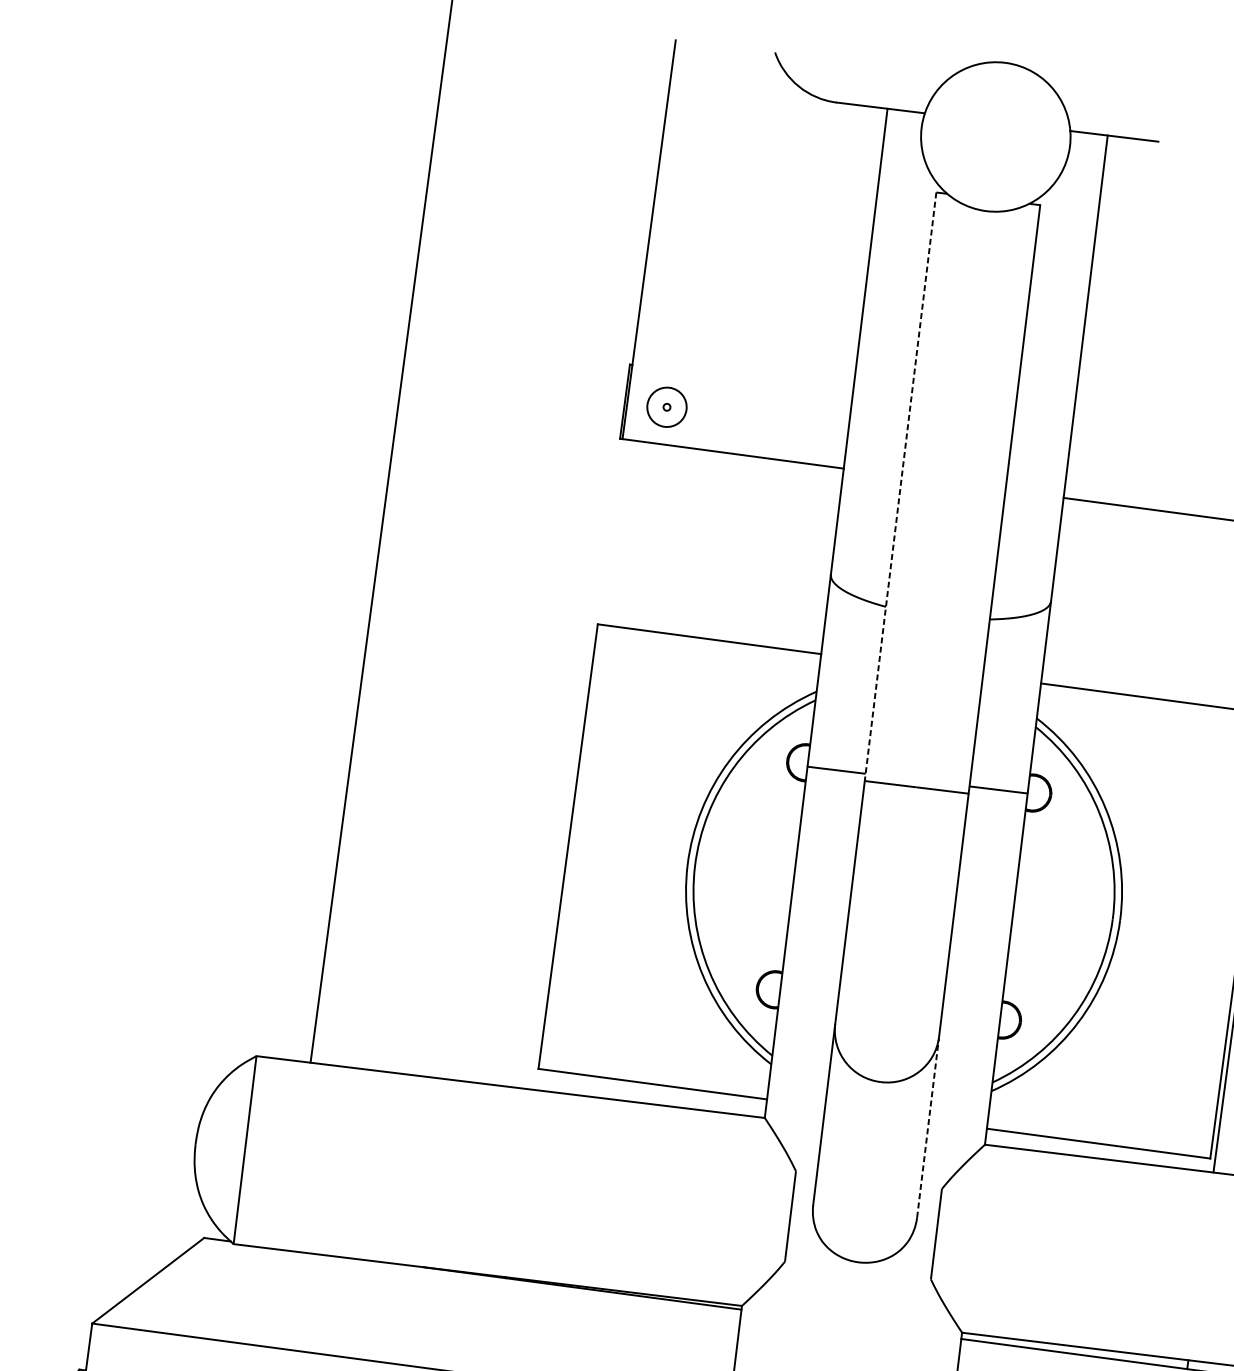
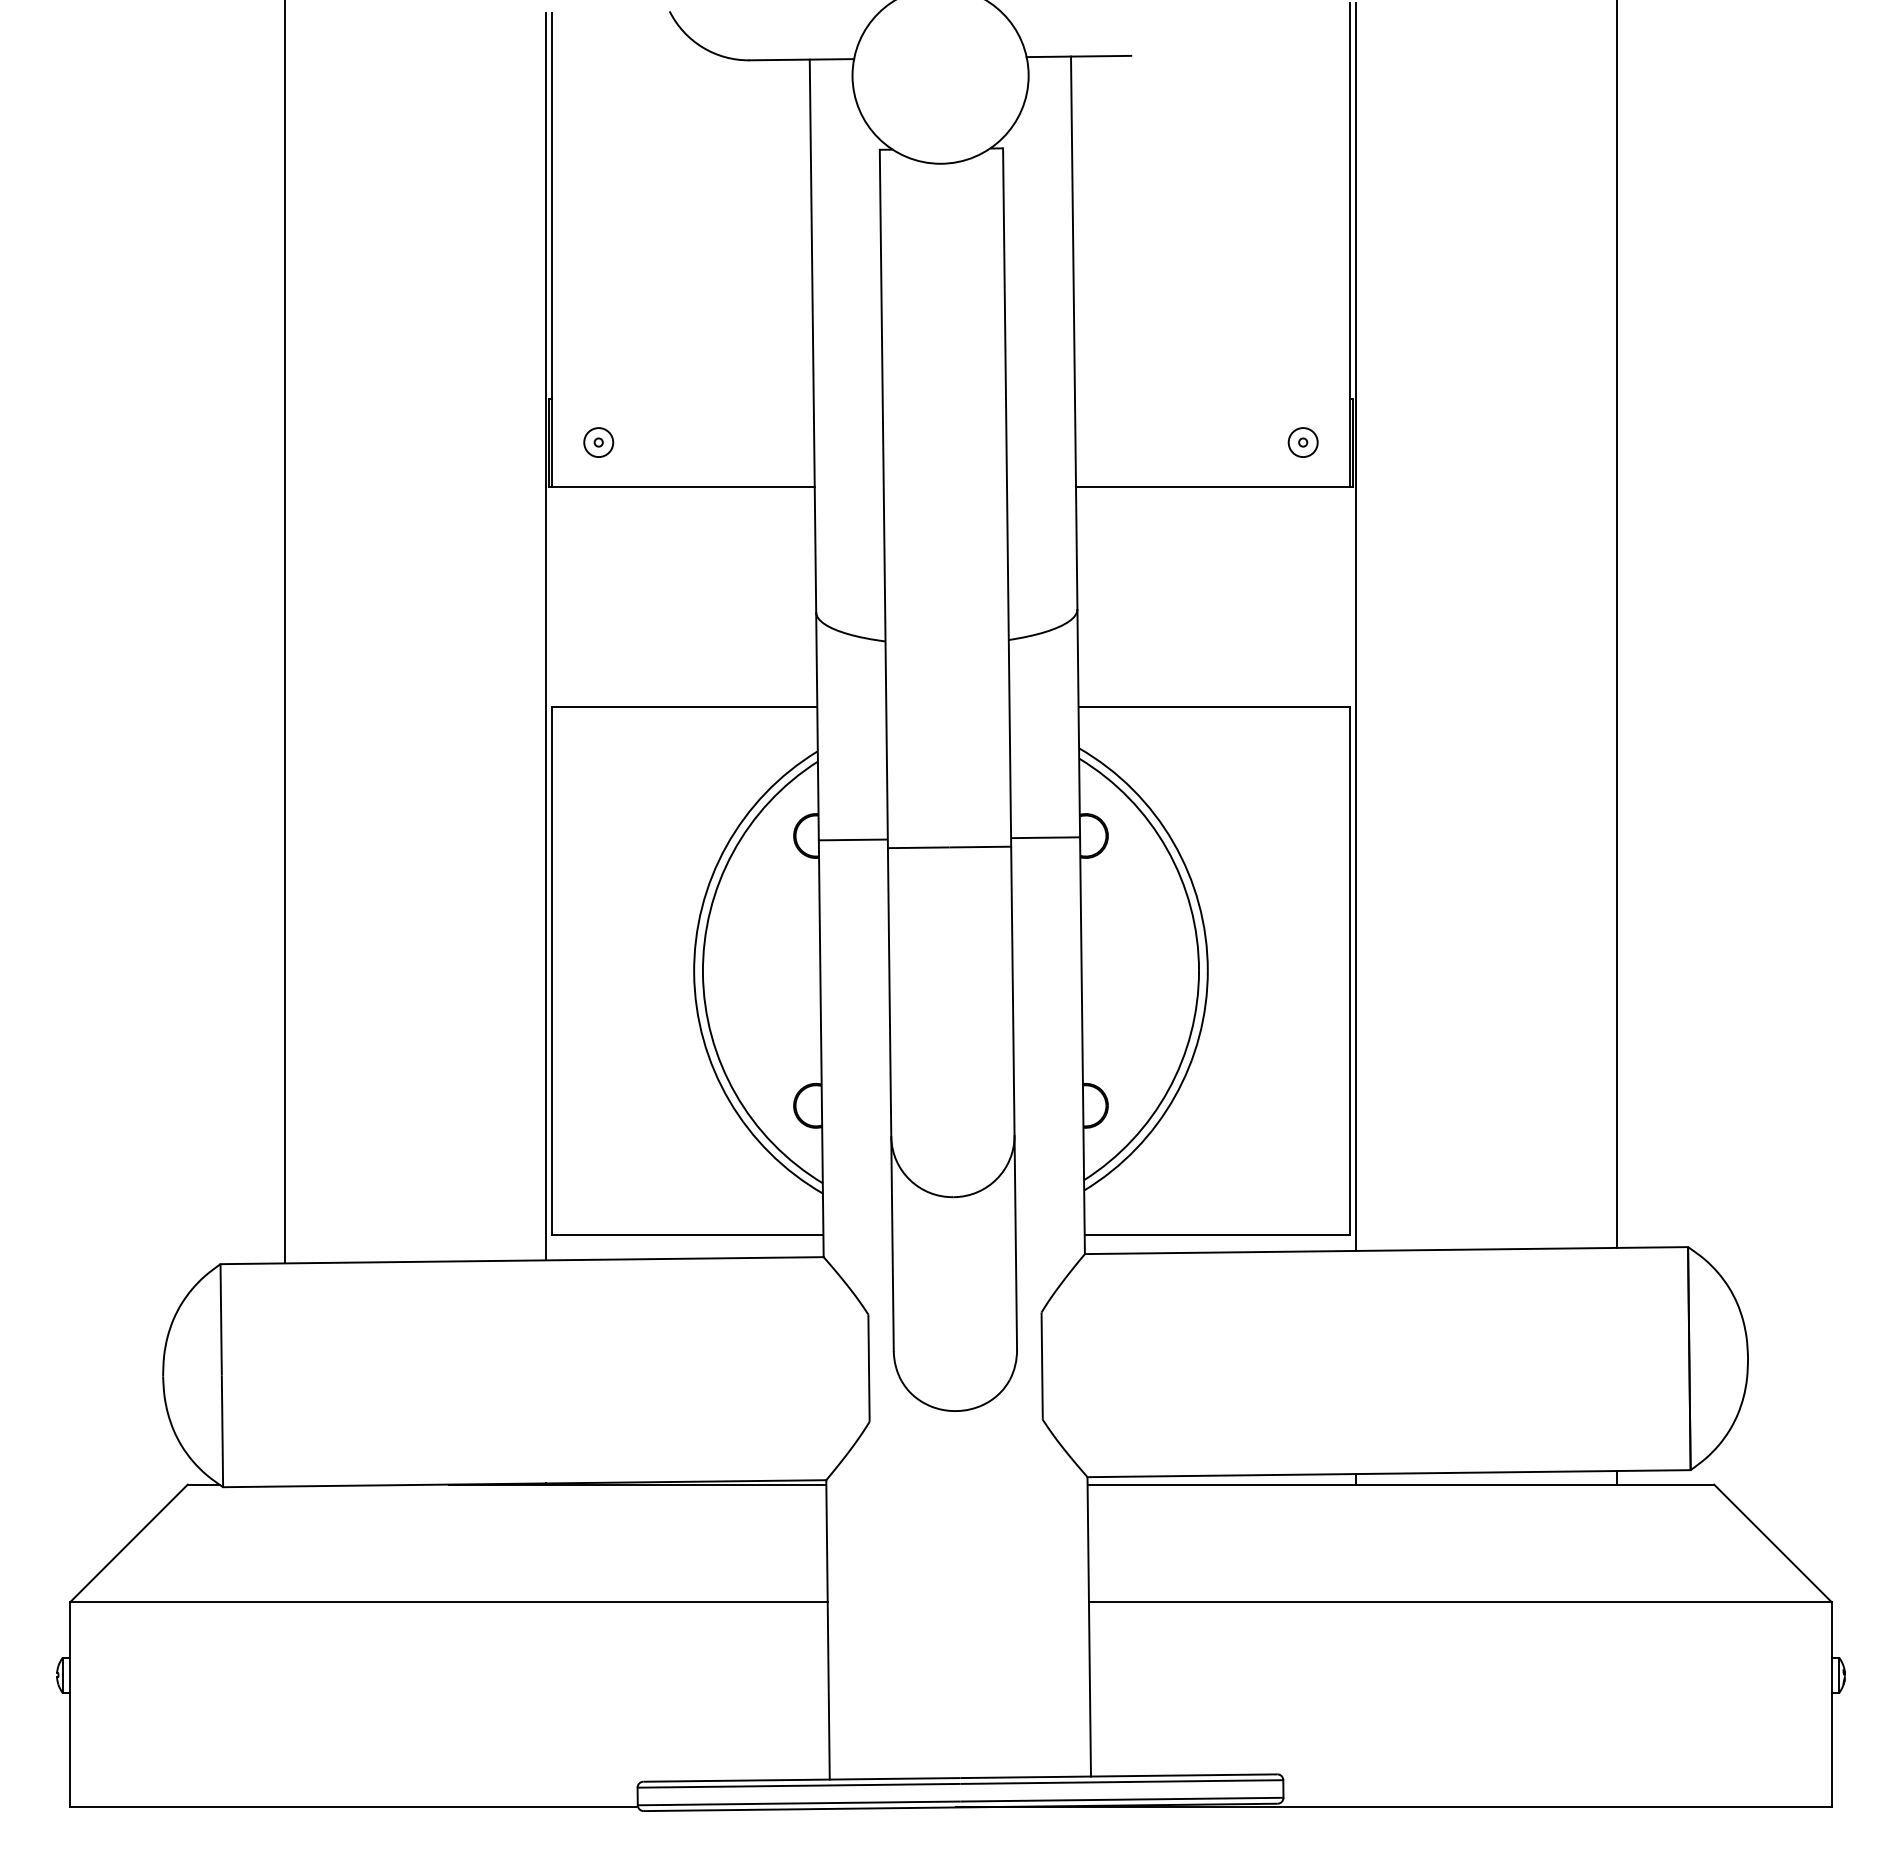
circle: (666, 407) -> (598, 442), size x0.62
line: (900, 487) -> (883, 499), dashed -> solid
line: (600, 564) -> (545, 636), added
line: (927, 1127) -> (1015, 1242), dashed -> solid

